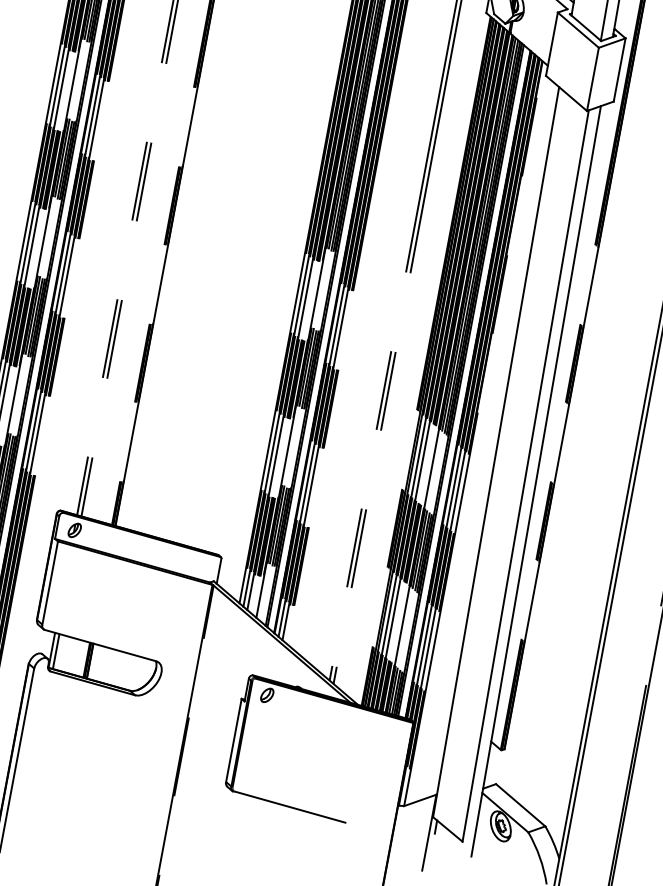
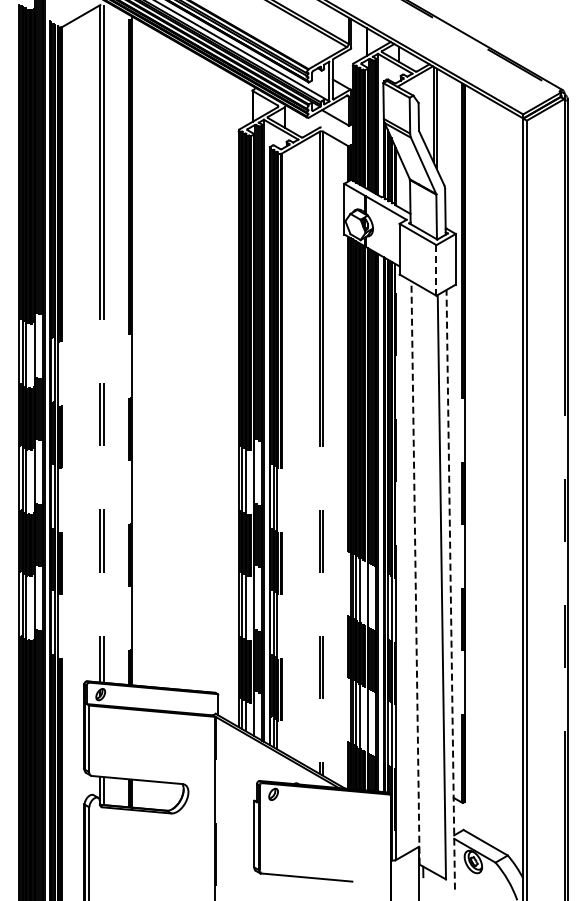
line: (593, 78) -> (436, 269), solid -> dashed
line: (495, 452) -> (415, 573), solid -> dashed
line: (535, 480) -> (450, 589), solid -> dashed

